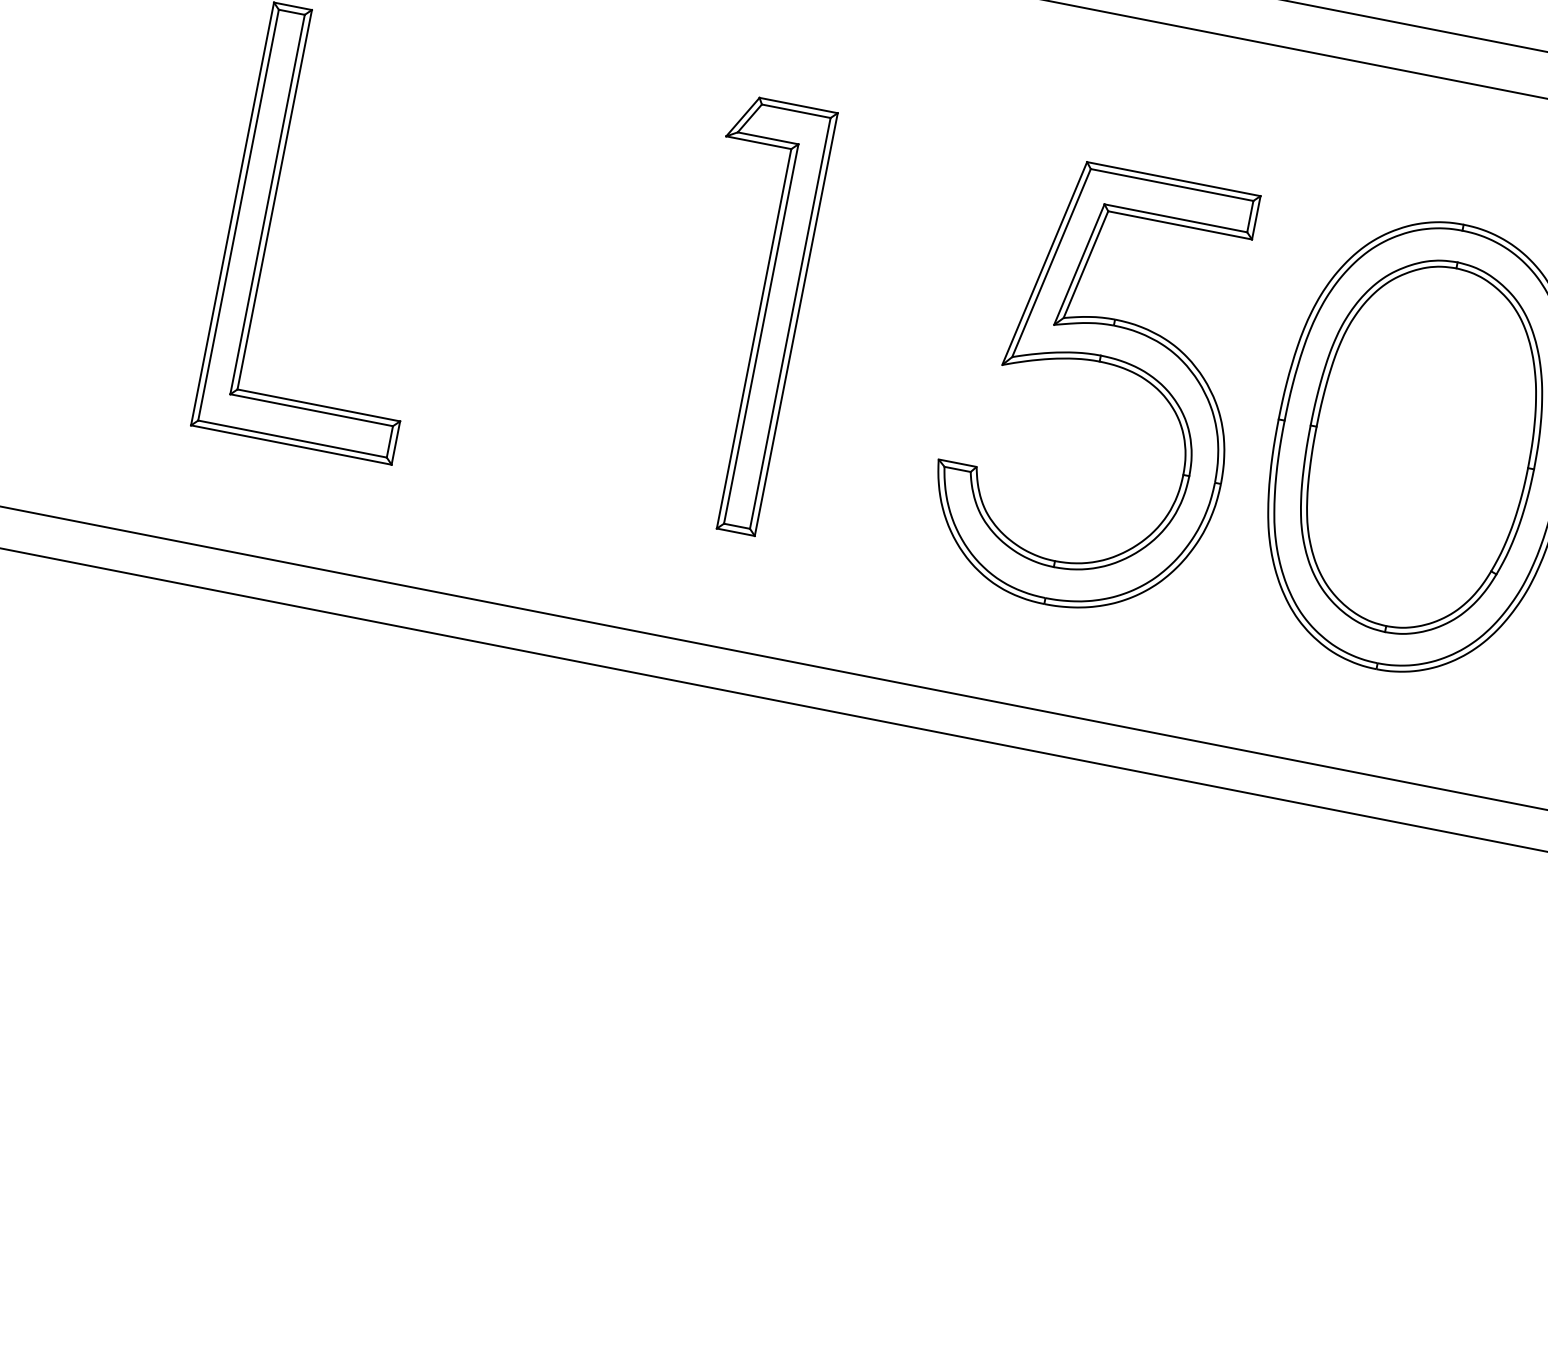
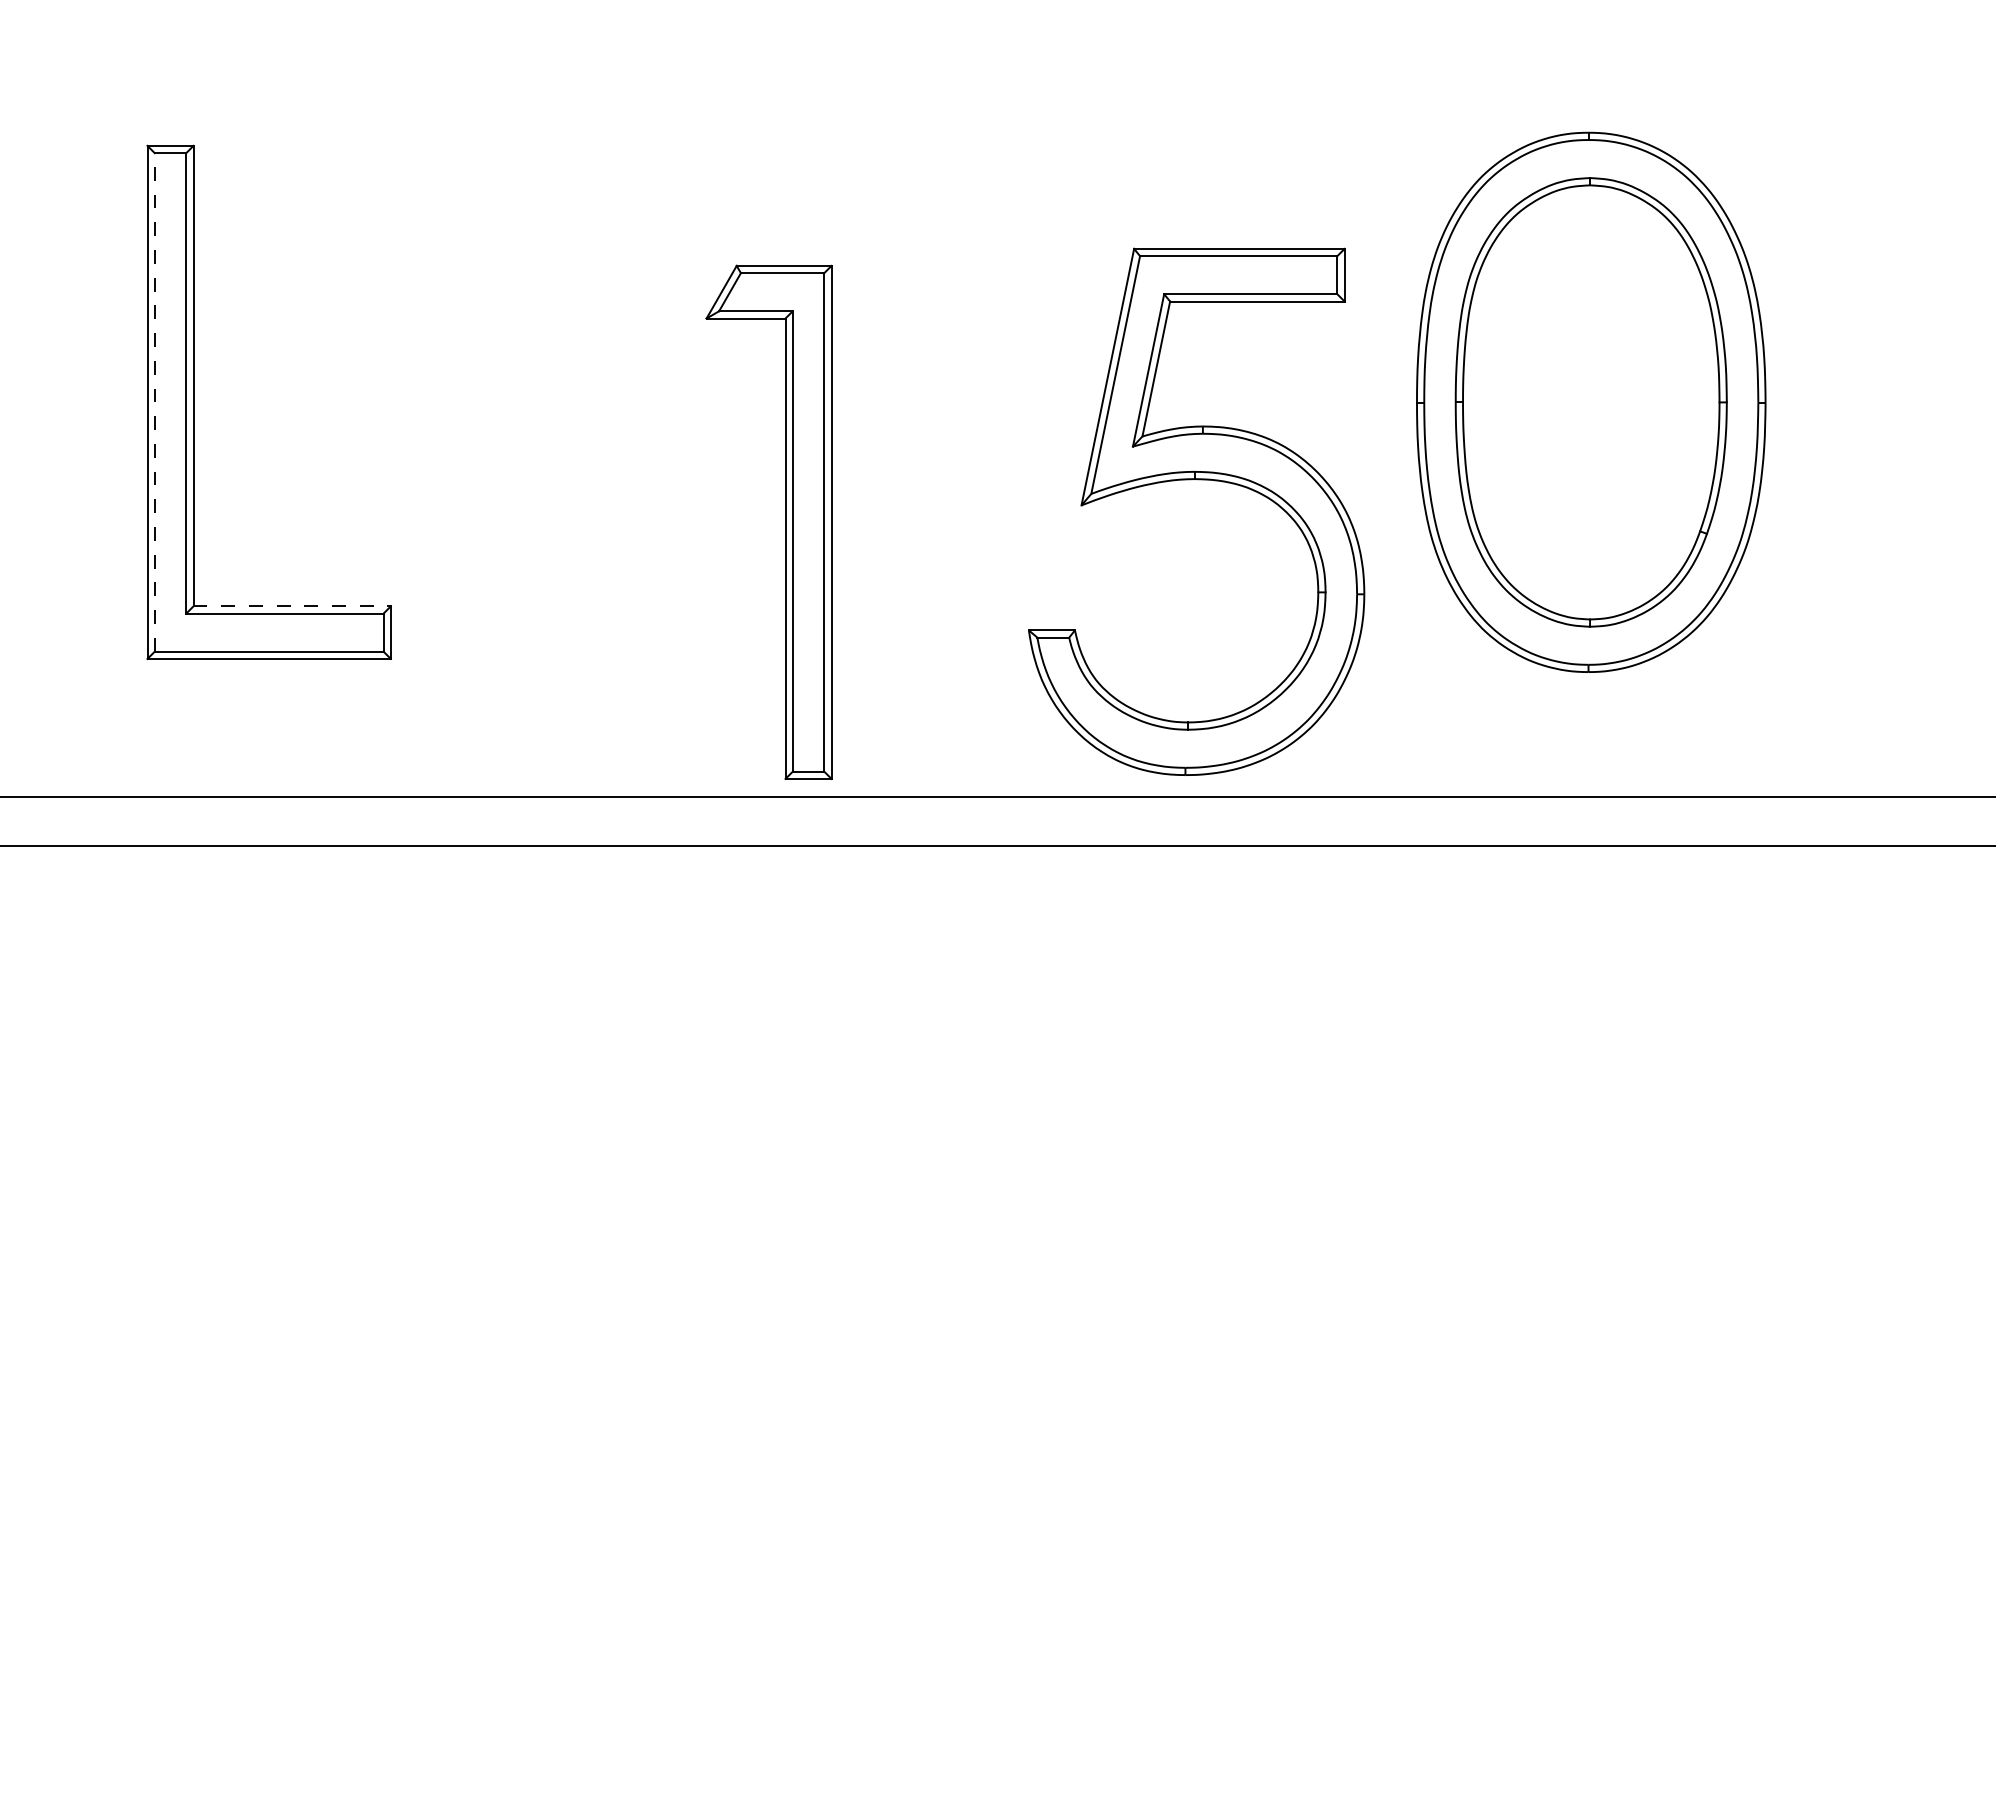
line: (238, 214) -> (154, 401), solid -> dashed
part: (758, 316) -> (785, 521), moved
part: (1101, 363) -> (1197, 480), moved
line: (319, 405) -> (292, 606), solid -> dashed

